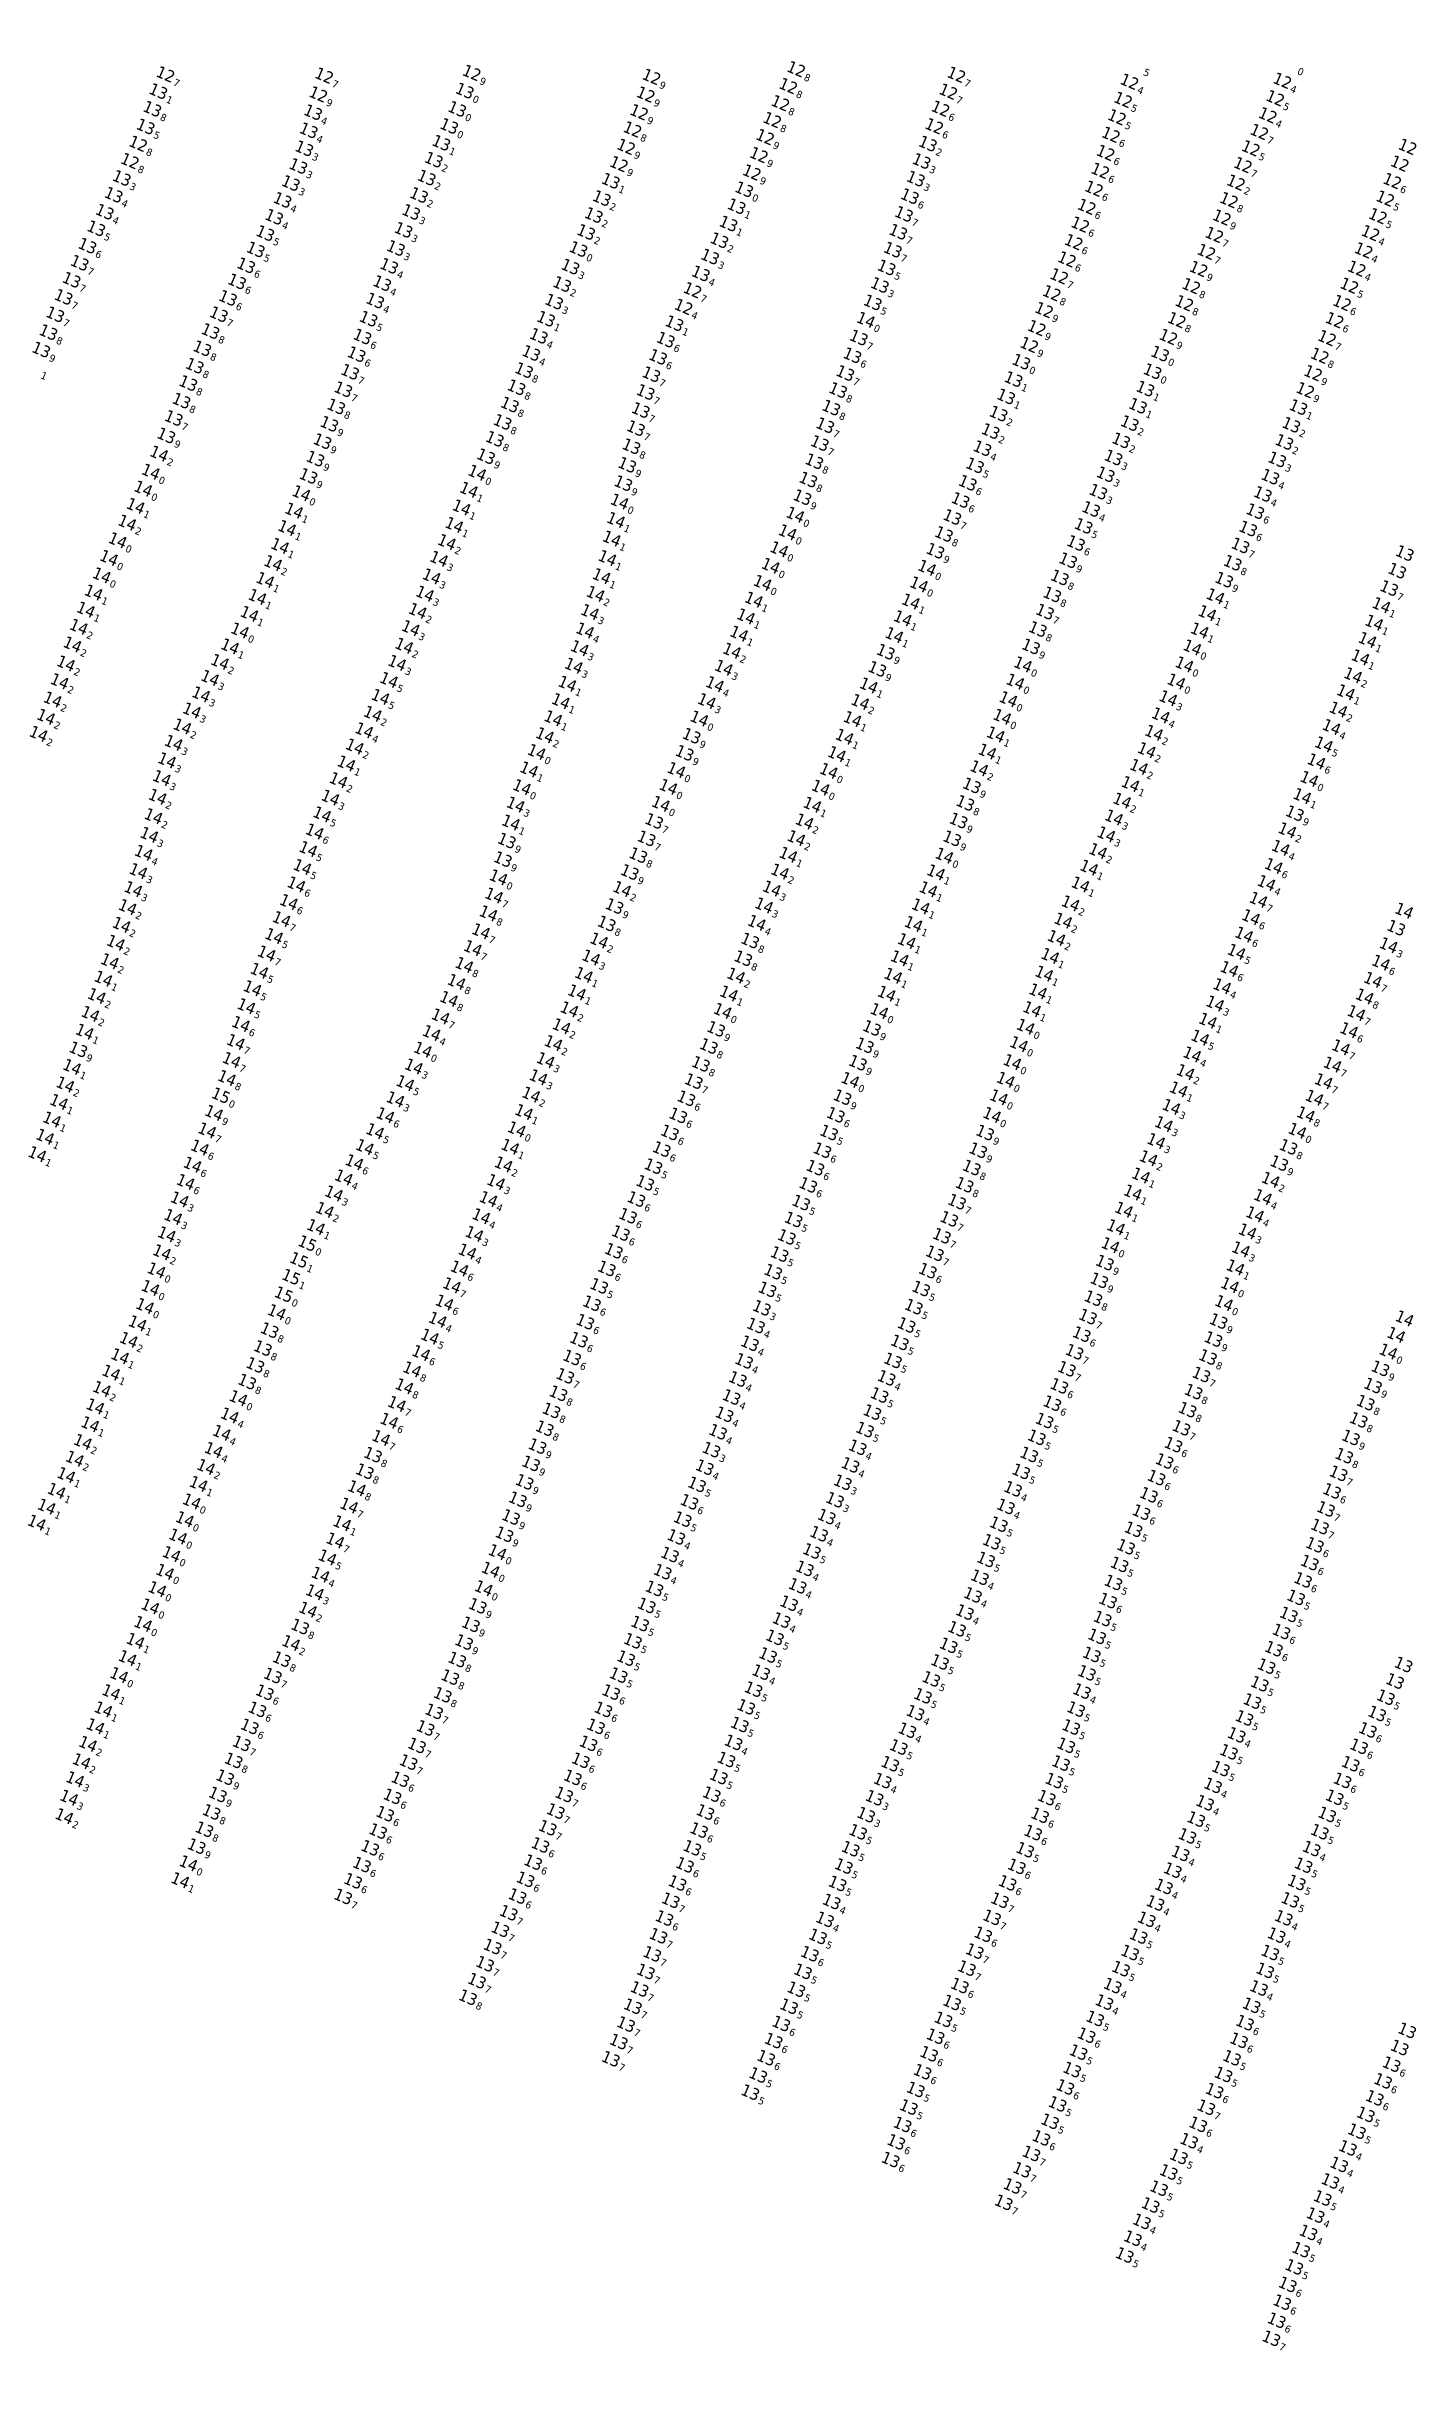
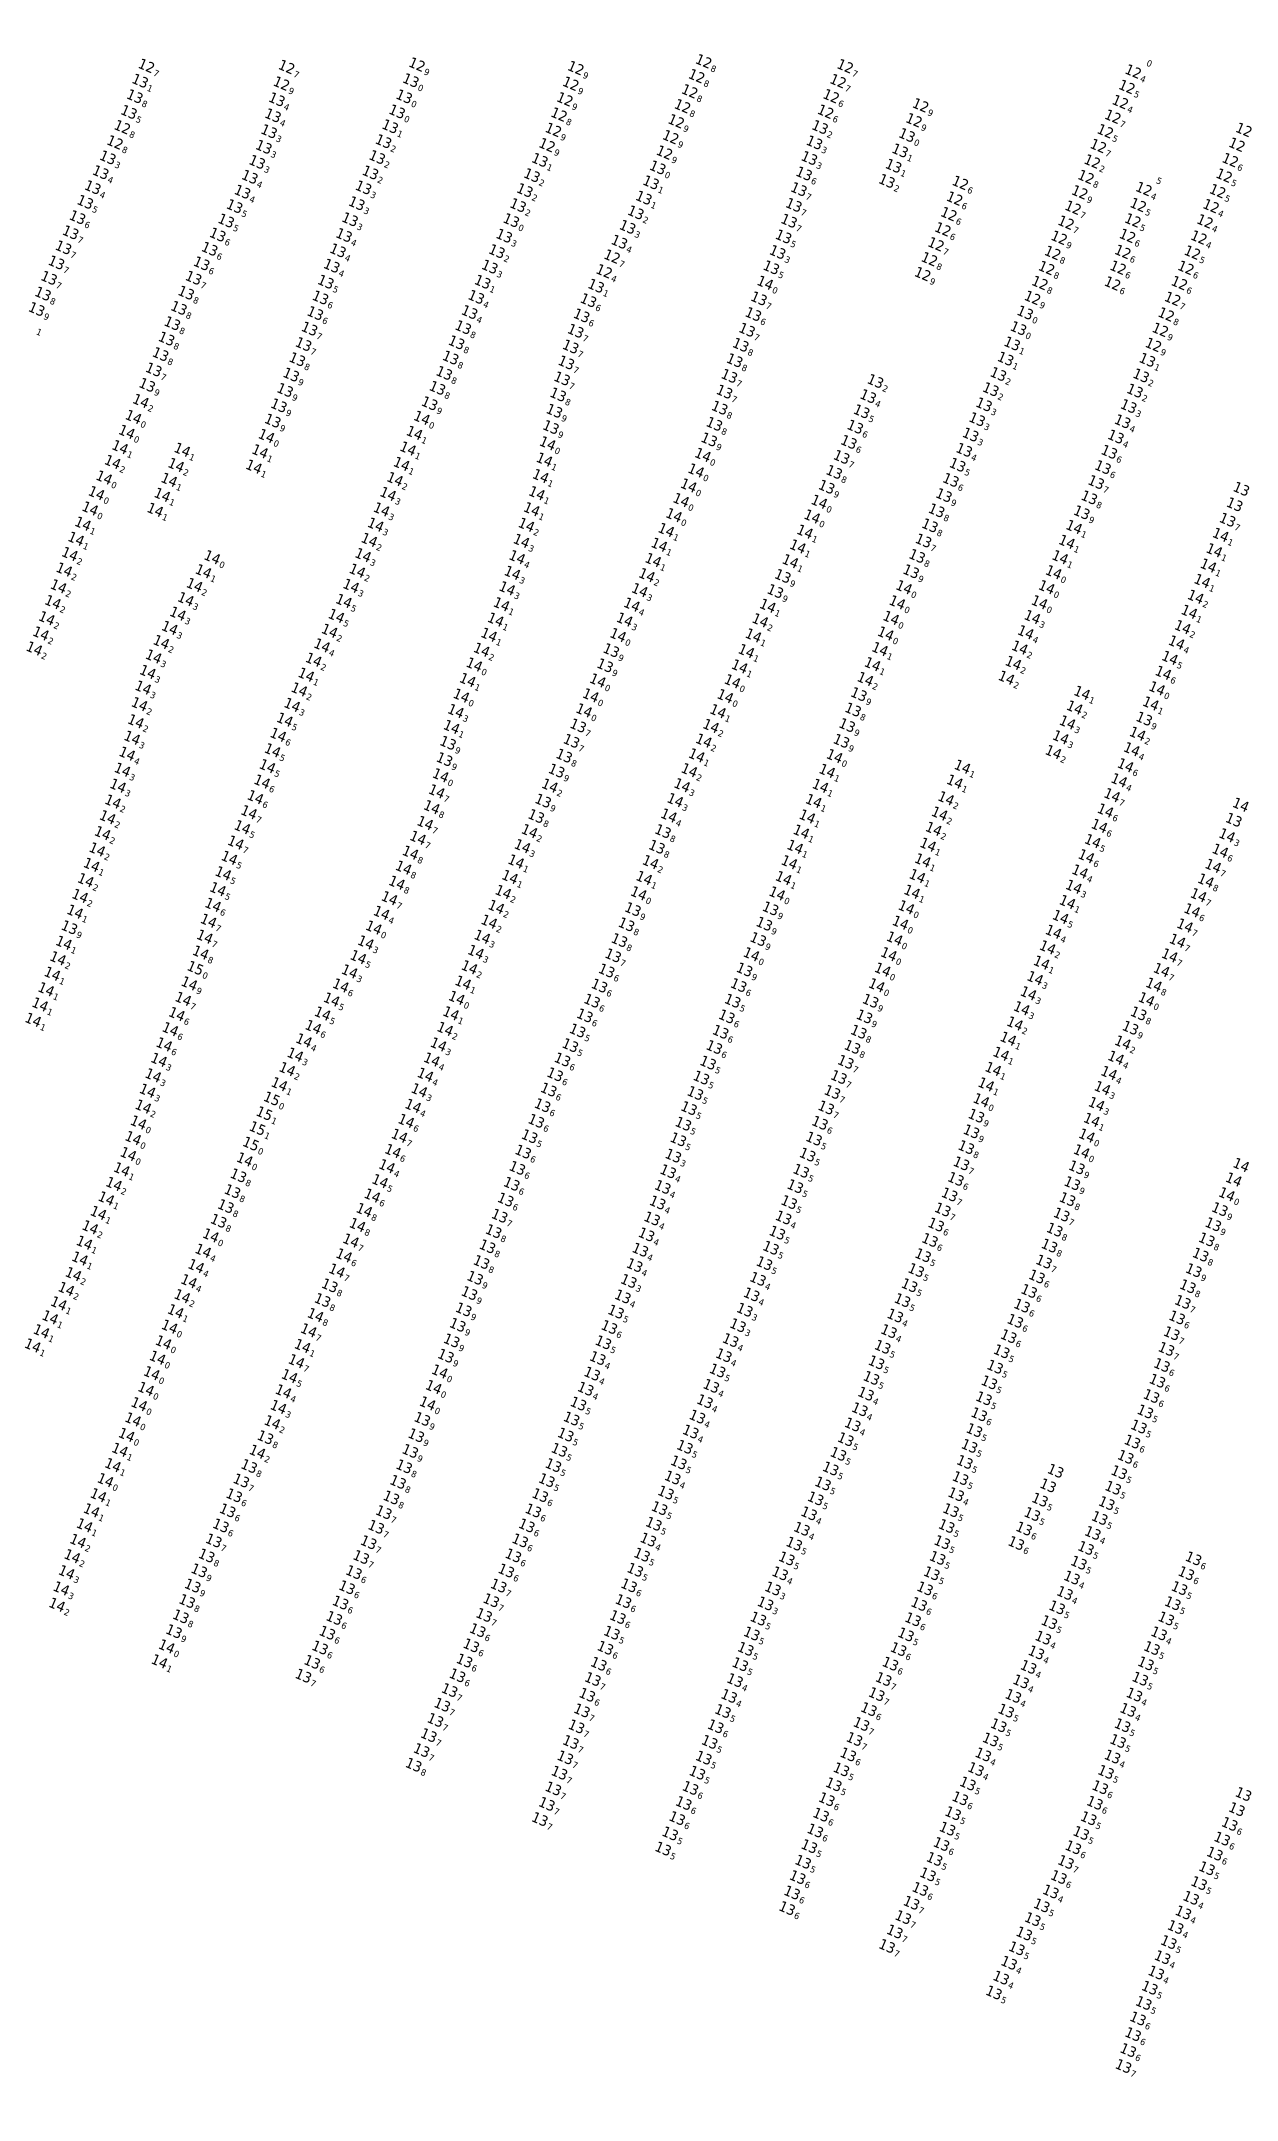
text: (1117, 134) -> (1133, 235), moved
text: (1020, 373) -> (906, 145), moved
text: (266, 582) -> (170, 482), moved
text: (1116, 819) -> (1069, 724), moved
text: (1381, 1707) -> (1036, 1508), moved

